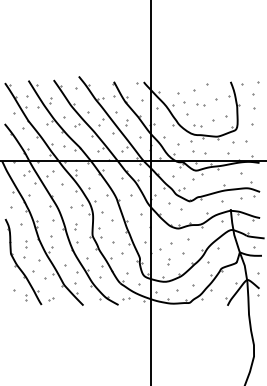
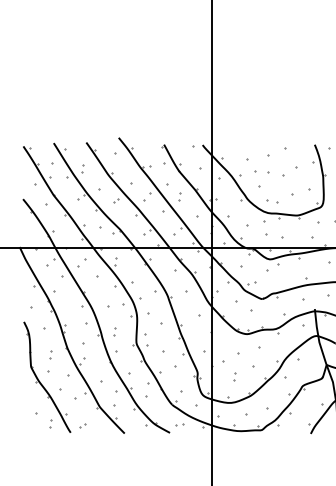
part: (200, 104) -> (275, 173), size x1.6

